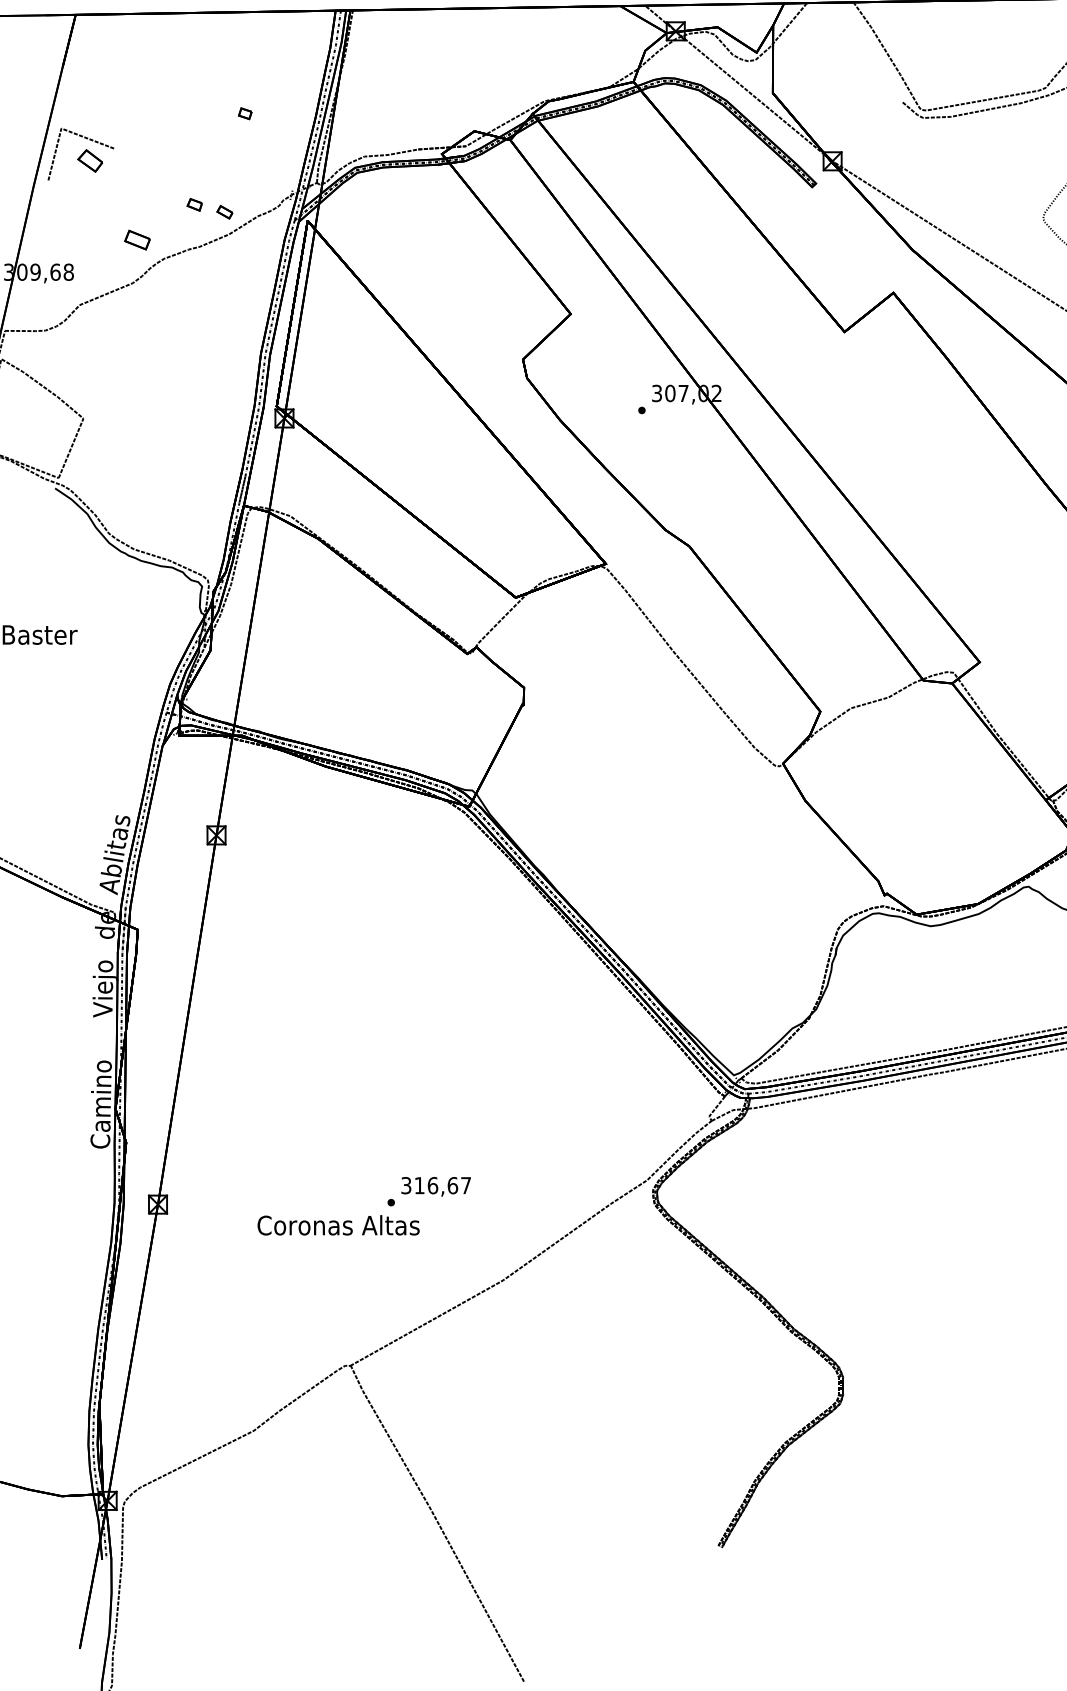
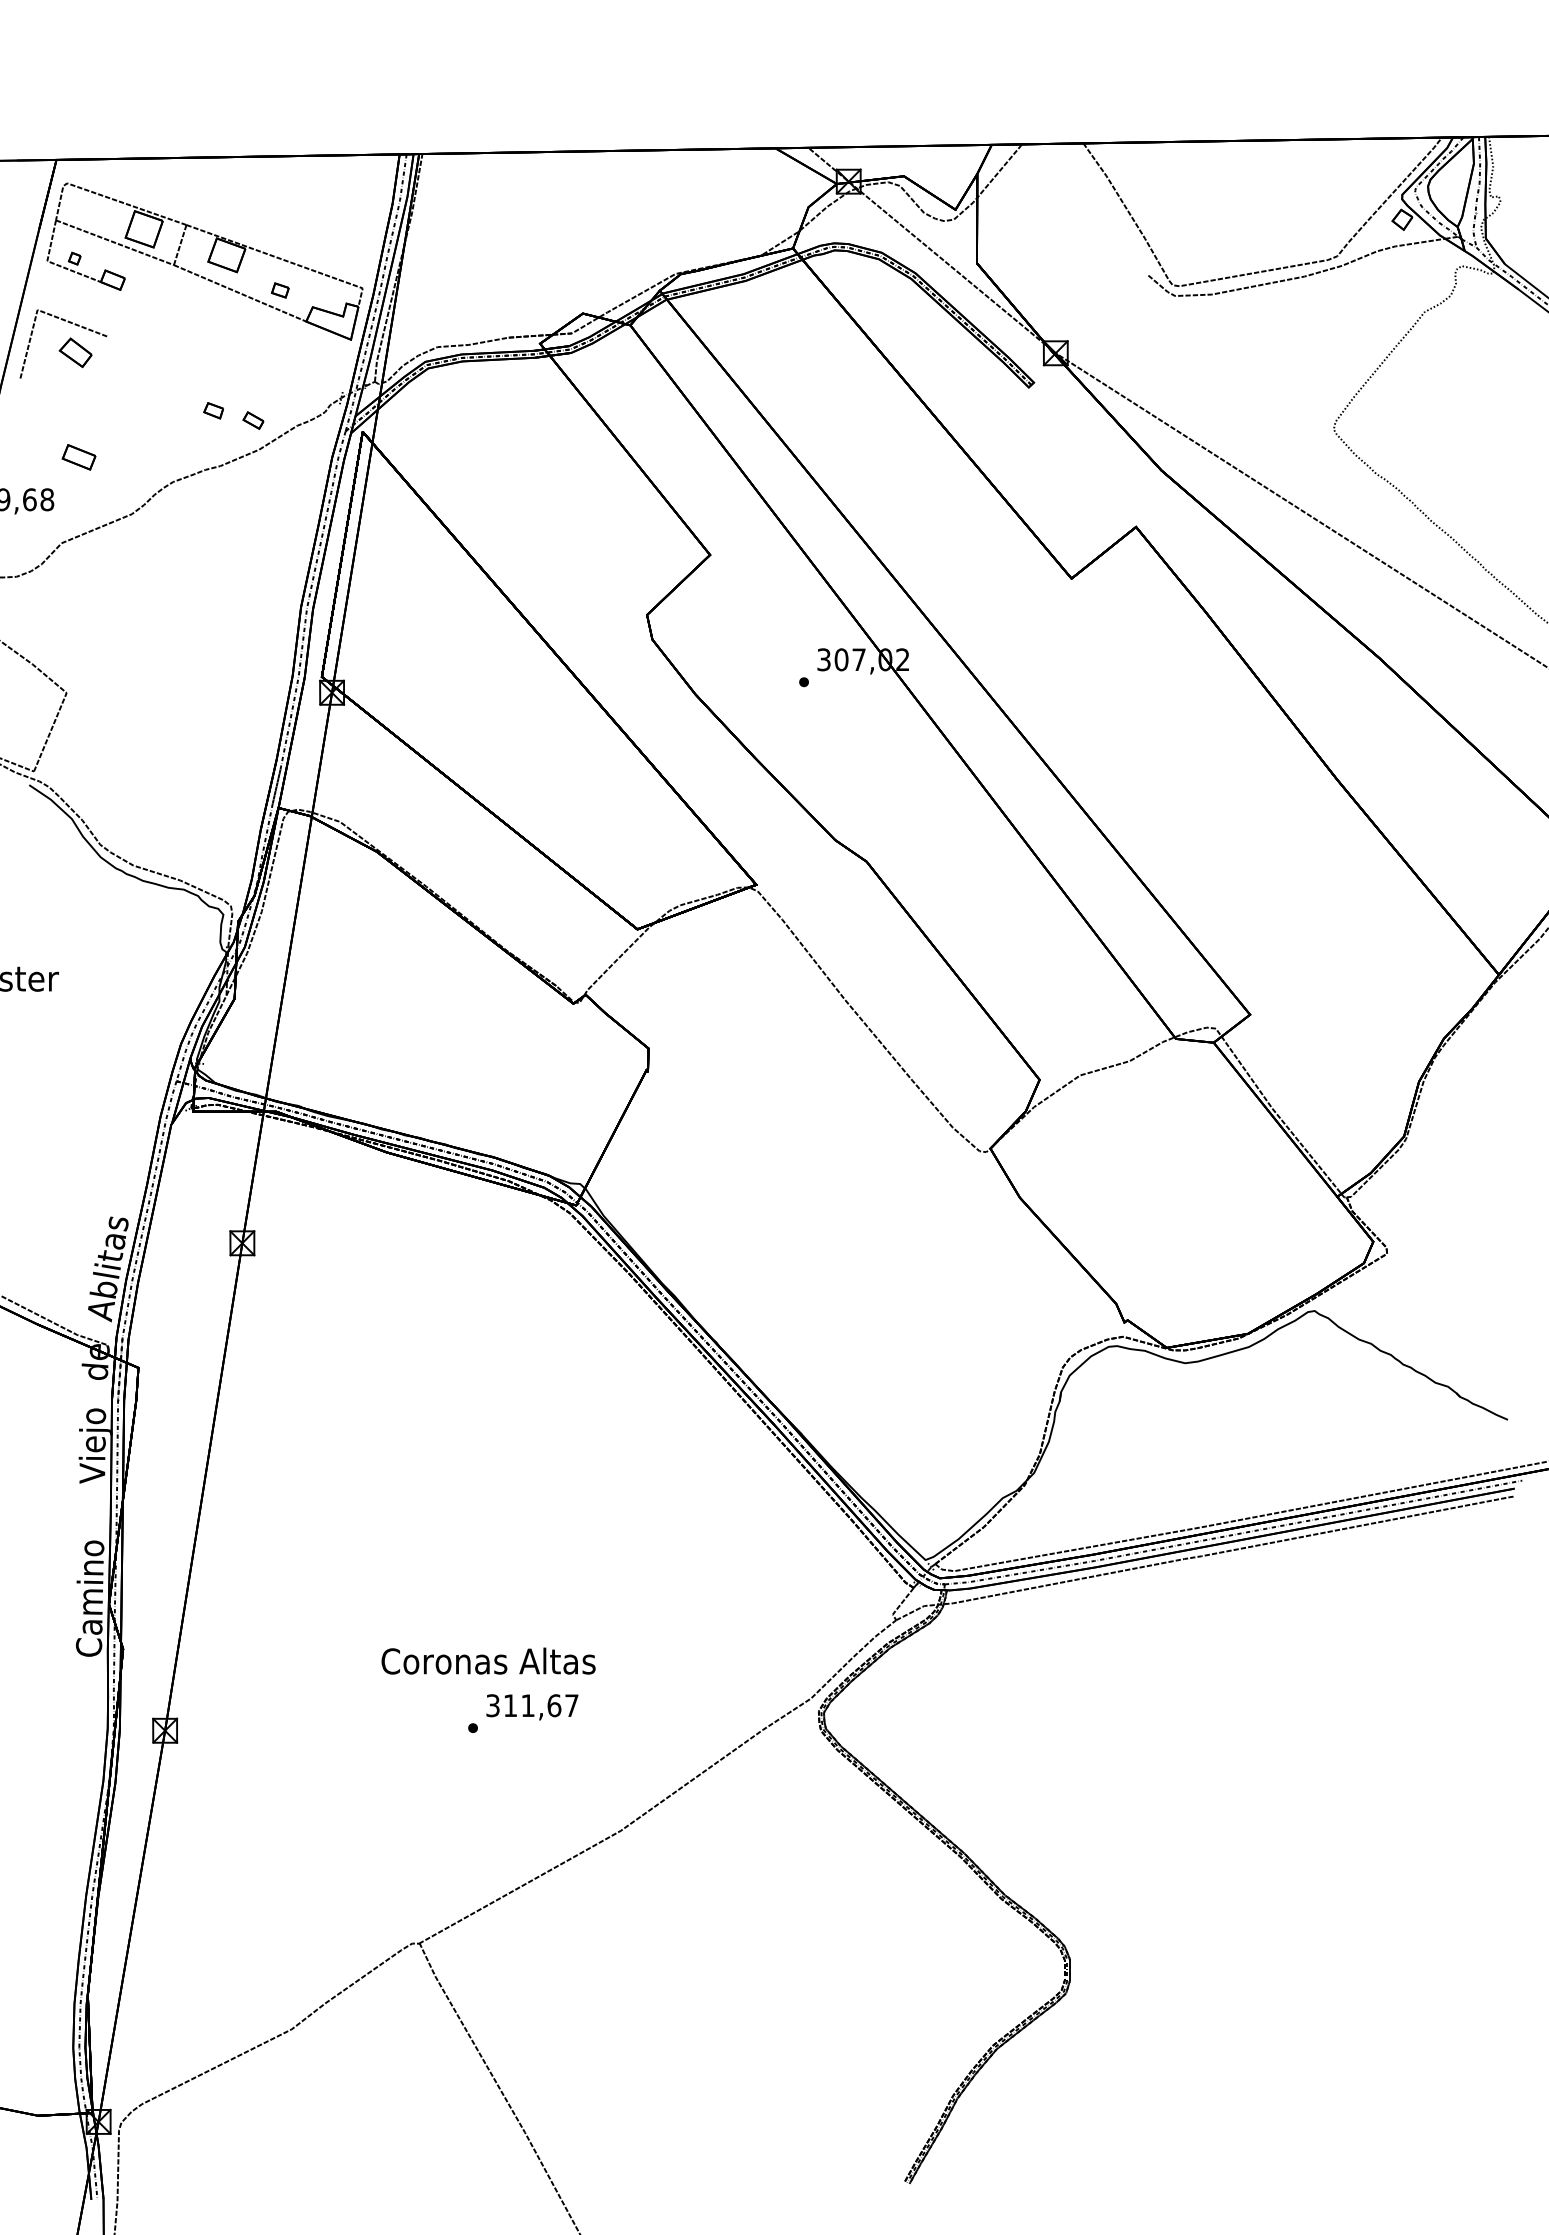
part: (187, 91) -> (204, 261), added
part: (137, 240) -> (78, 457), moved
text: (433, 1185) -> (528, 1705), 316,67 -> 311,67
text: (338, 1224) -> (488, 1660), moved

